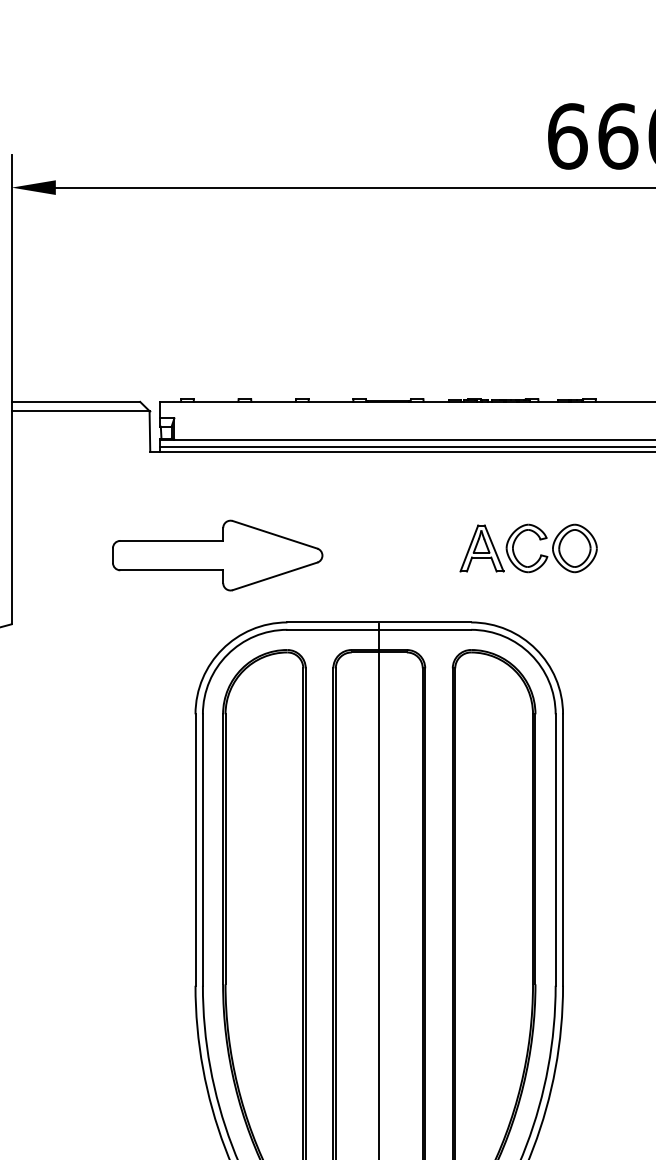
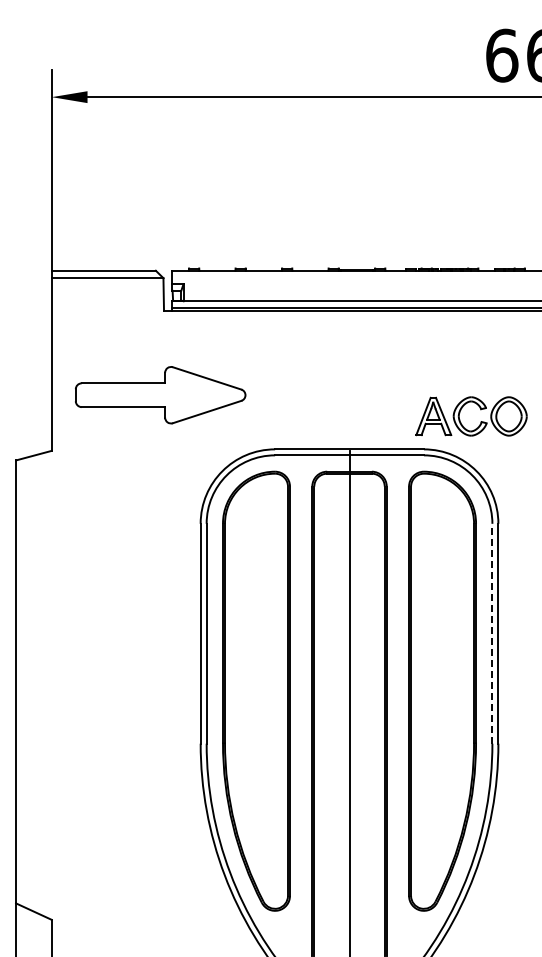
part: (539, 554) -> (480, 421), moved
part: (217, 555) -> (160, 395), moved
line: (555, 849) -> (492, 633), solid -> dashed

